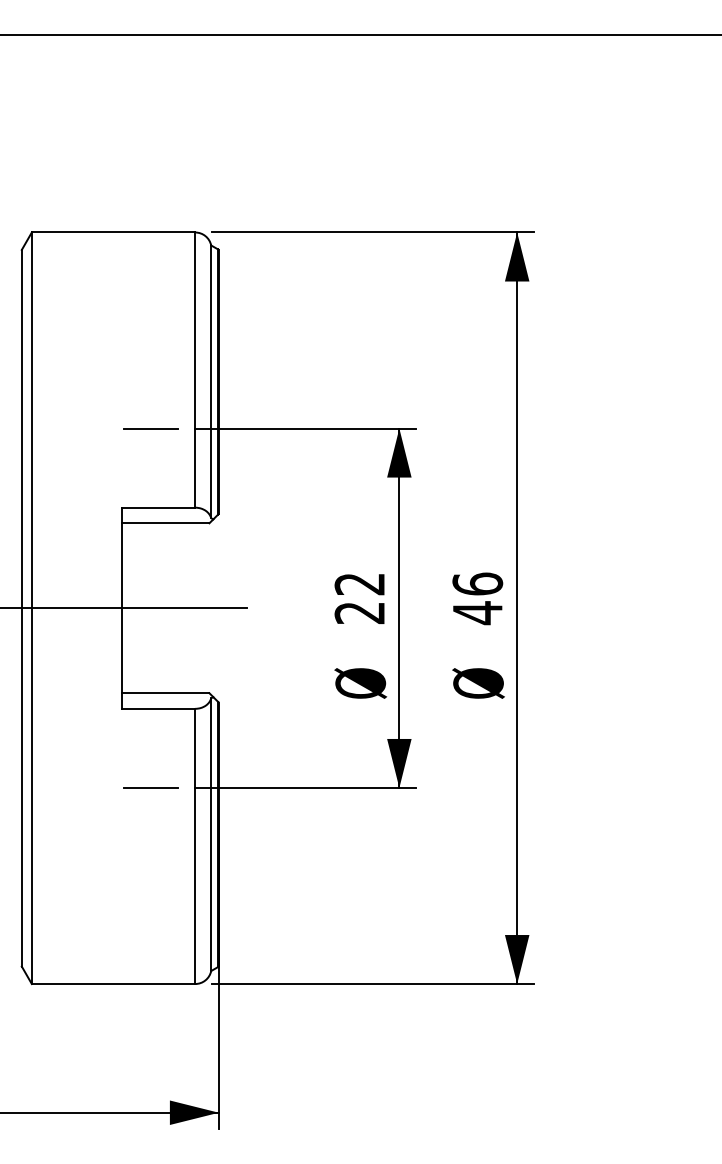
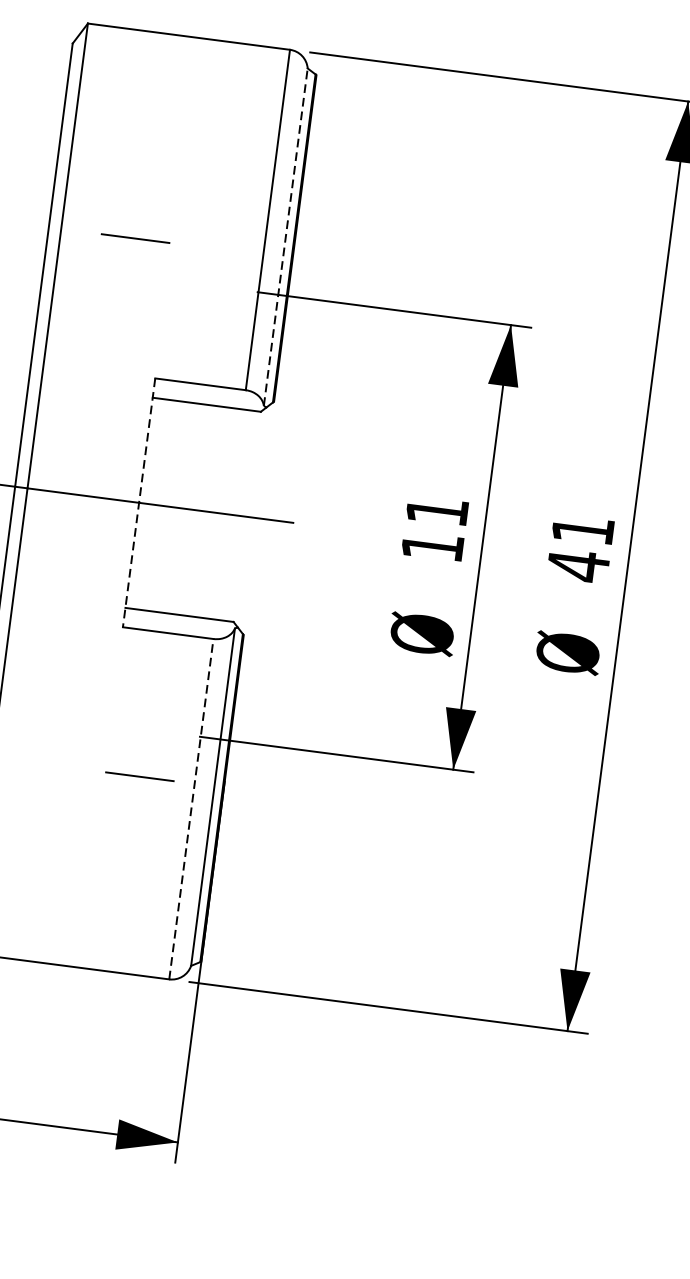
line: (211, 381) -> (286, 236), solid -> dashed
line: (150, 428) -> (135, 238), moved
text: (477, 583) -> (582, 529), 46 -> 41
text: (359, 598) -> (434, 528), 22 -> 11
line: (122, 608) -> (139, 503), solid -> dashed
line: (150, 787) -> (139, 776), moved
line: (195, 846) -> (191, 809), solid -> dashed

